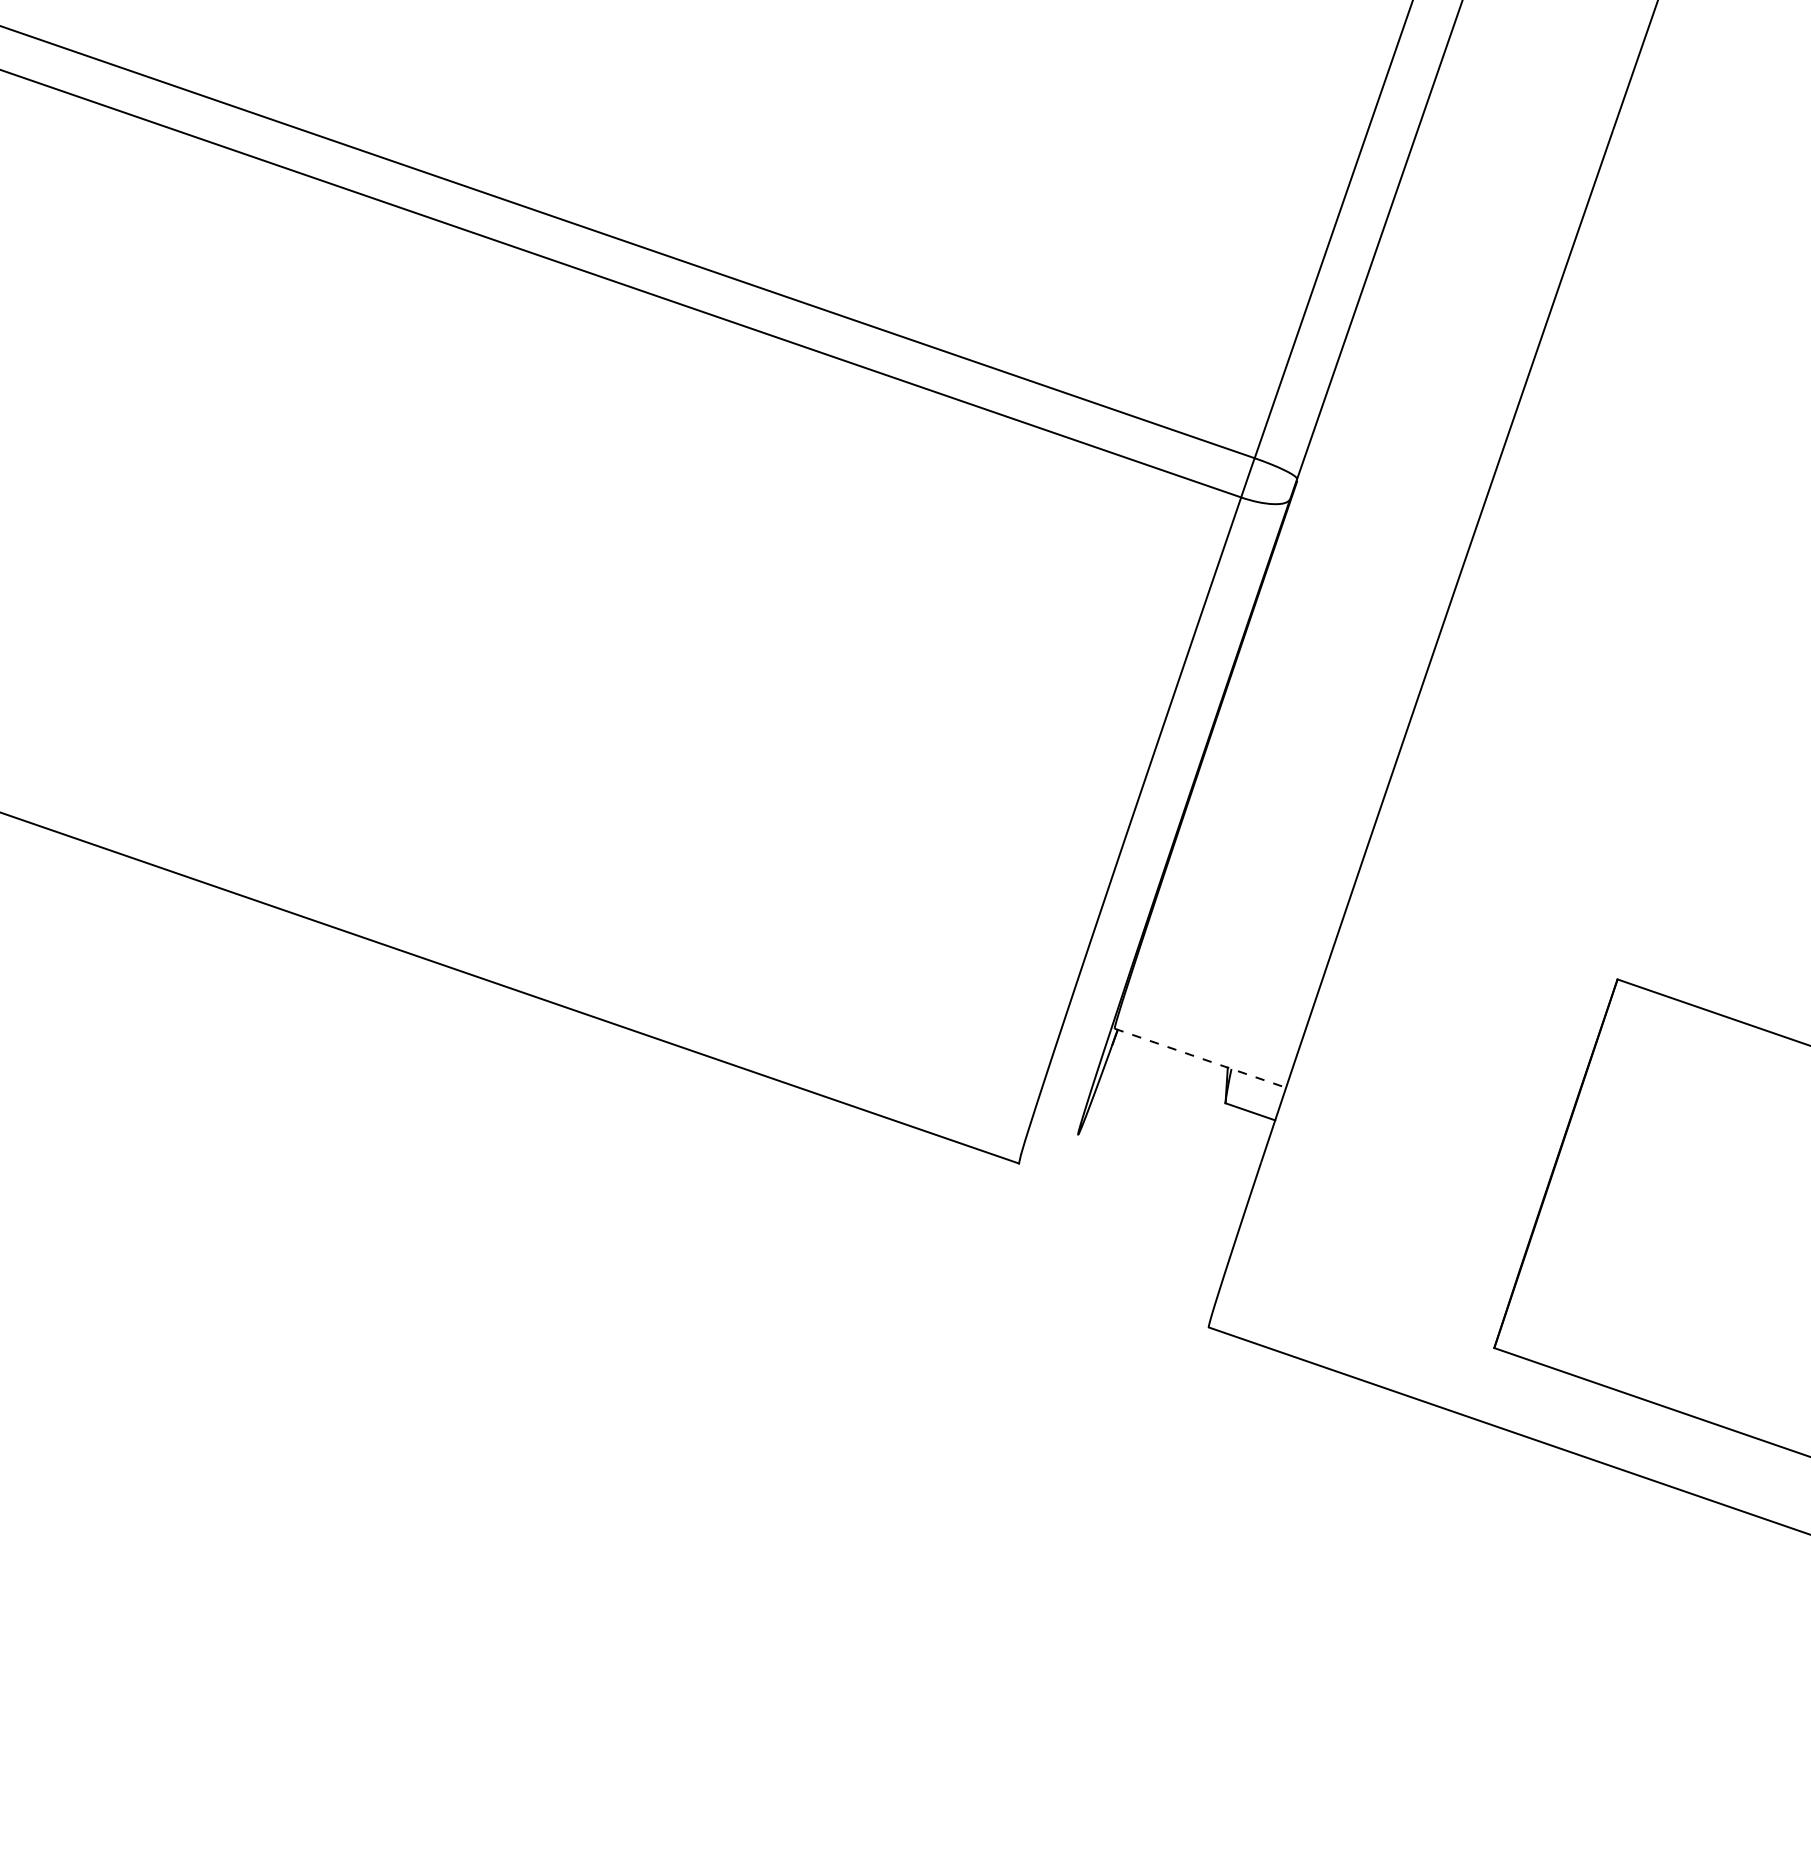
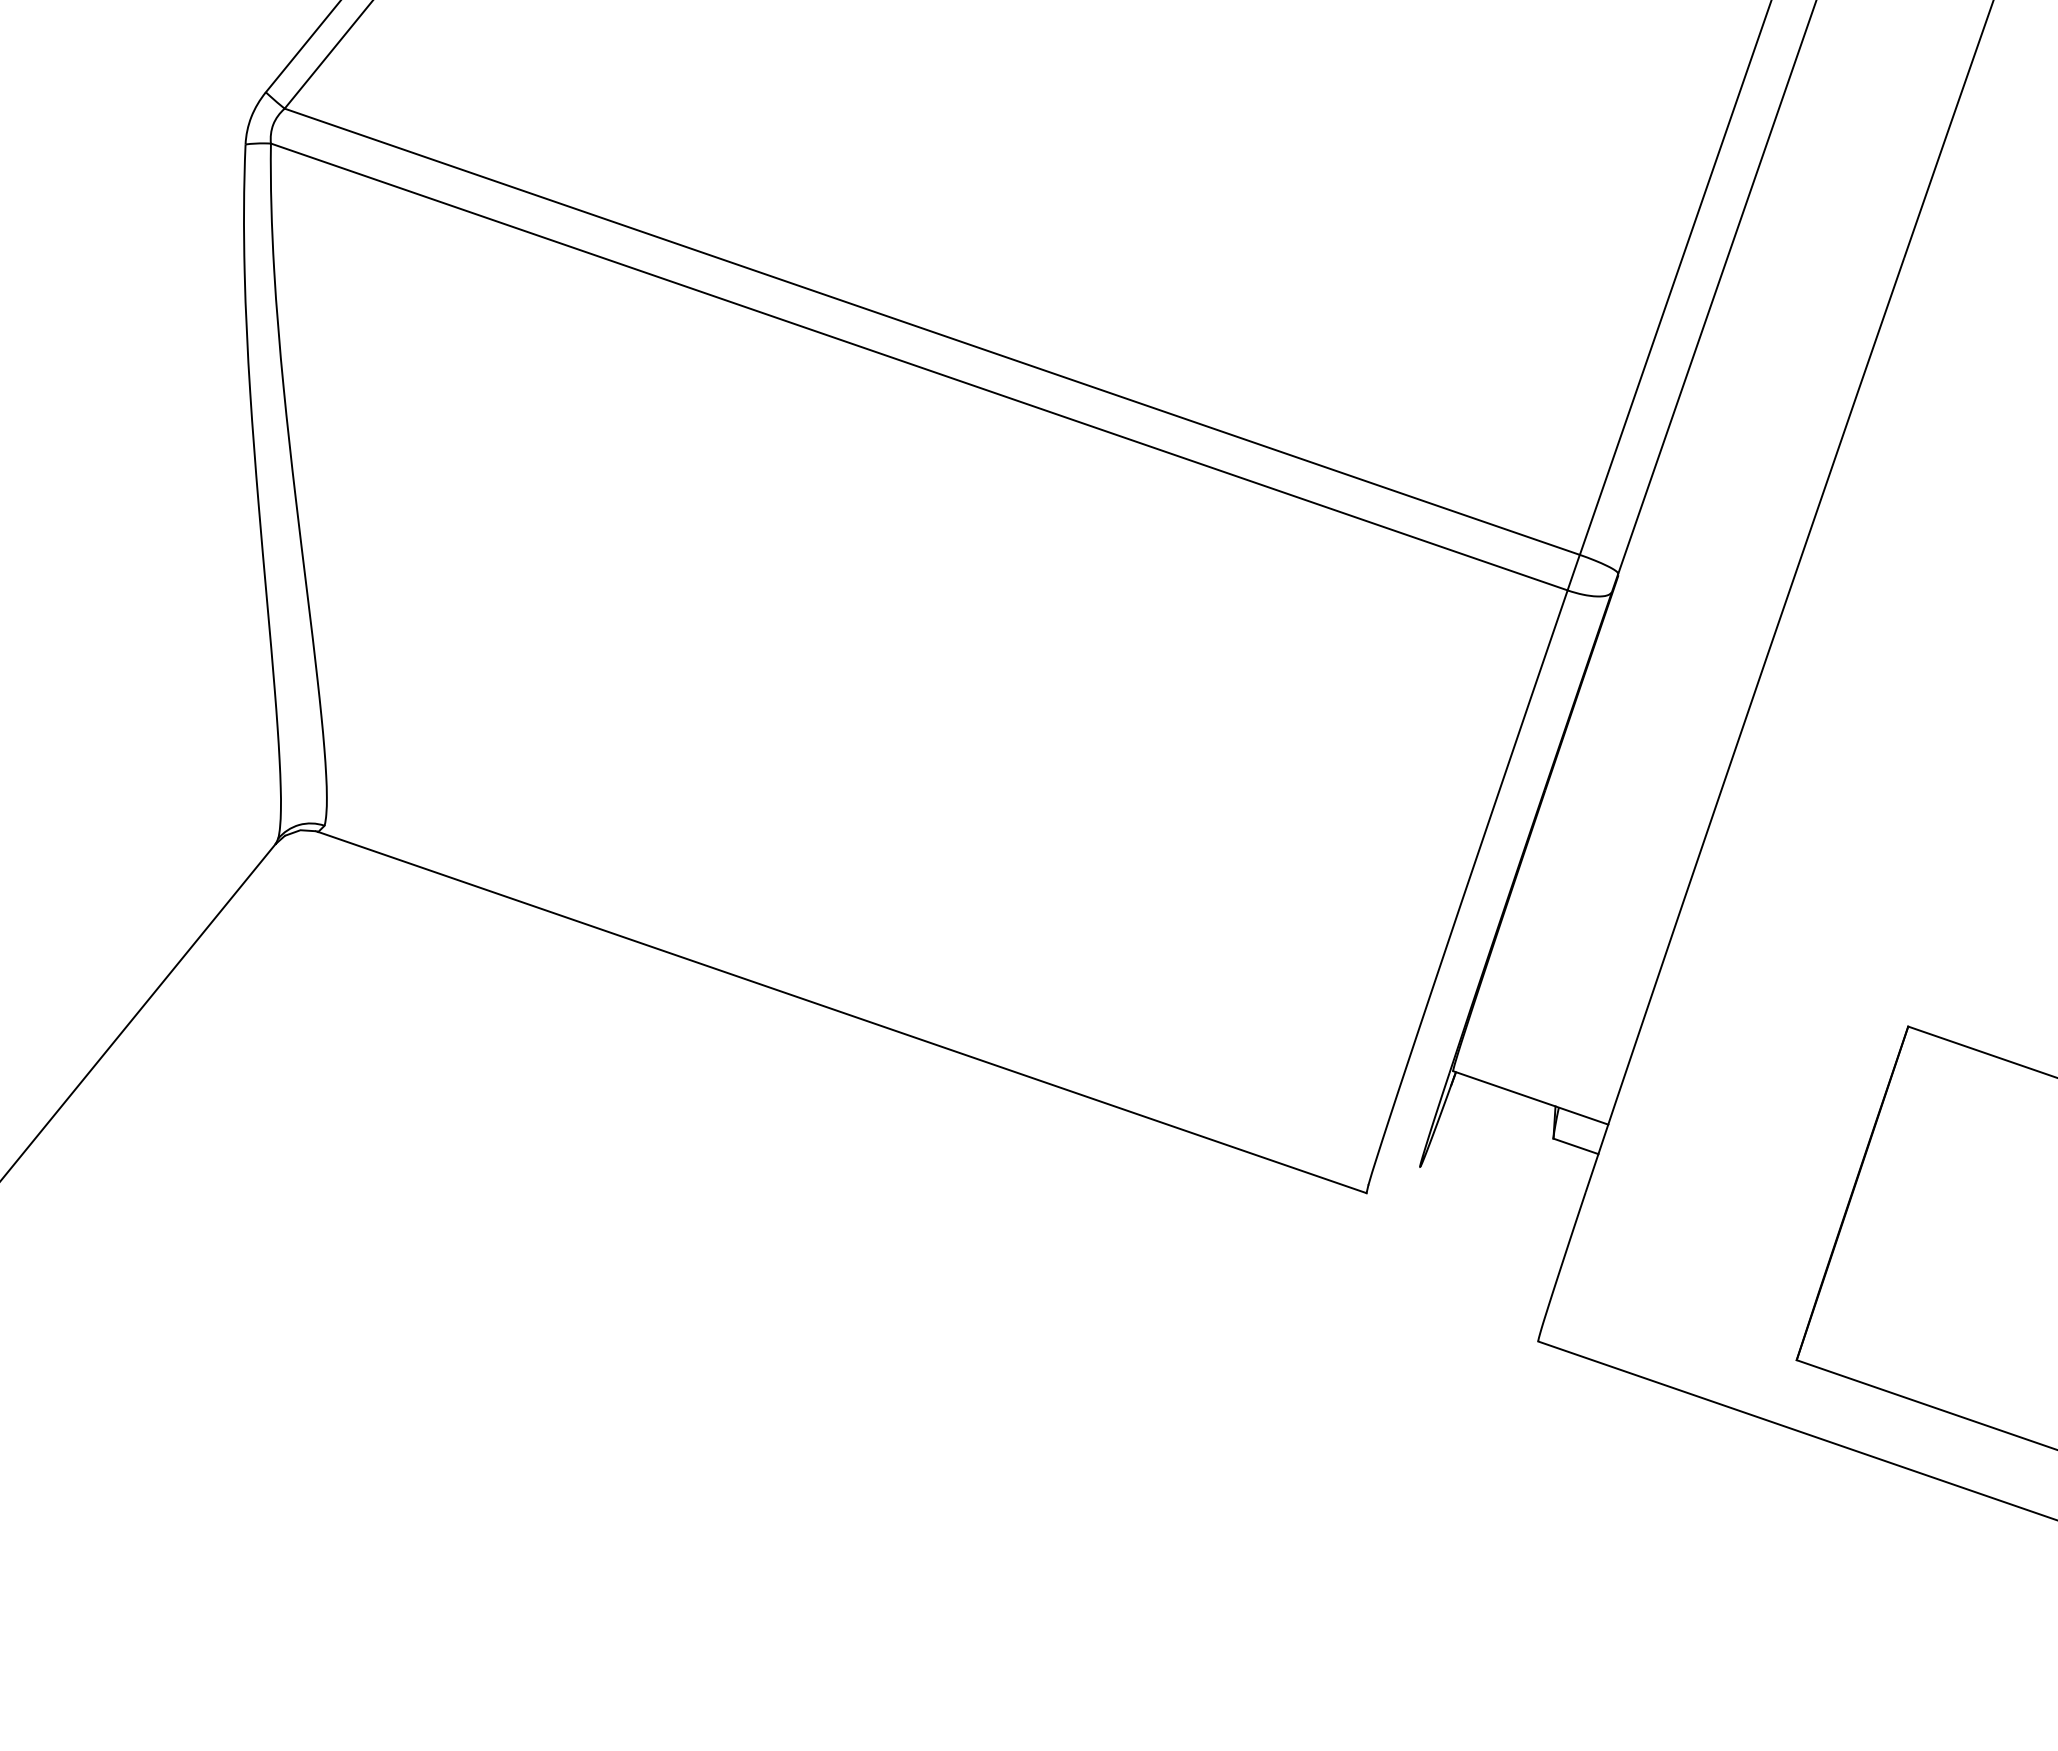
line: (1201, 1058) -> (1531, 1098), dashed -> solid

